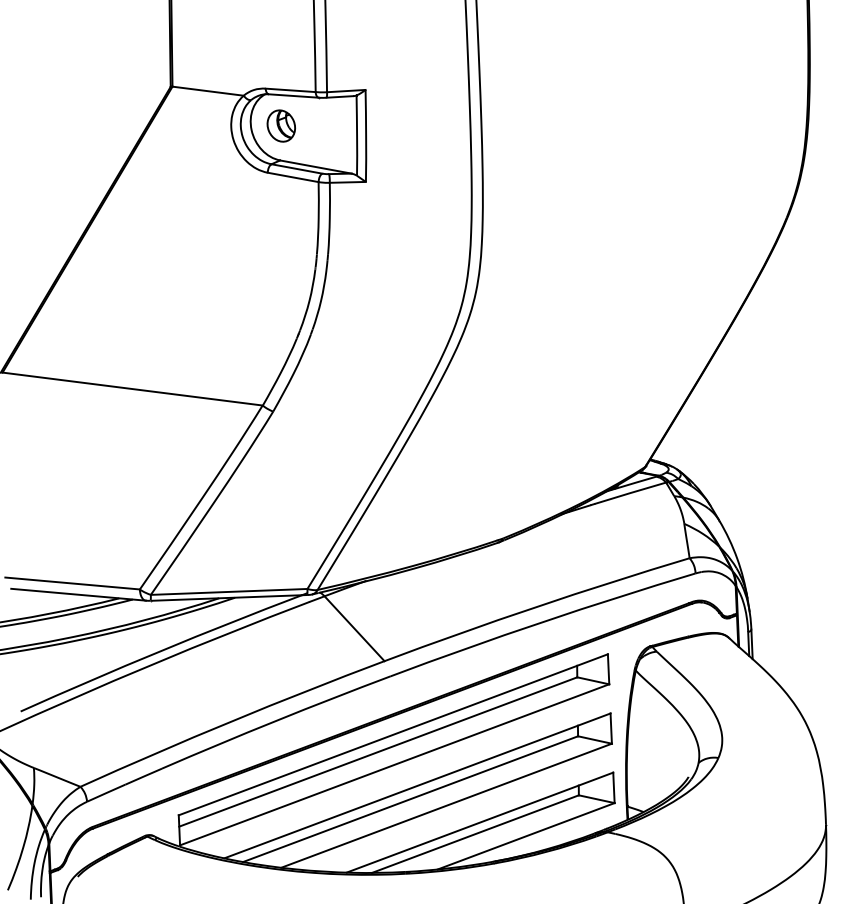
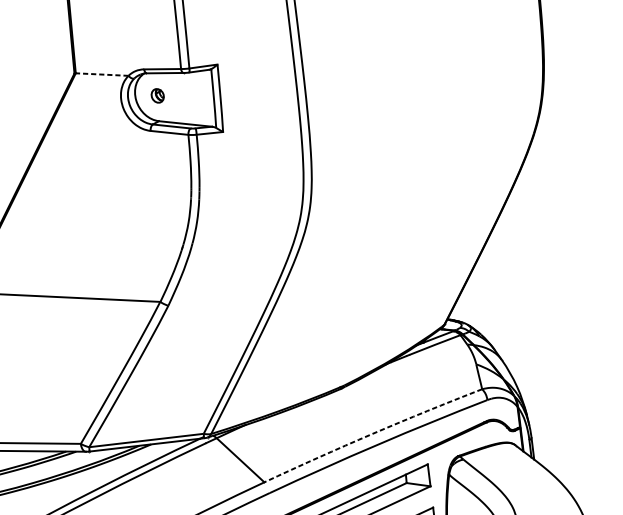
line: (208, 91) -> (102, 74), solid -> dashed
part: (280, 125) -> (157, 95), size x0.6
arc: (536, 607) -> (372, 434), solid -> dashed

